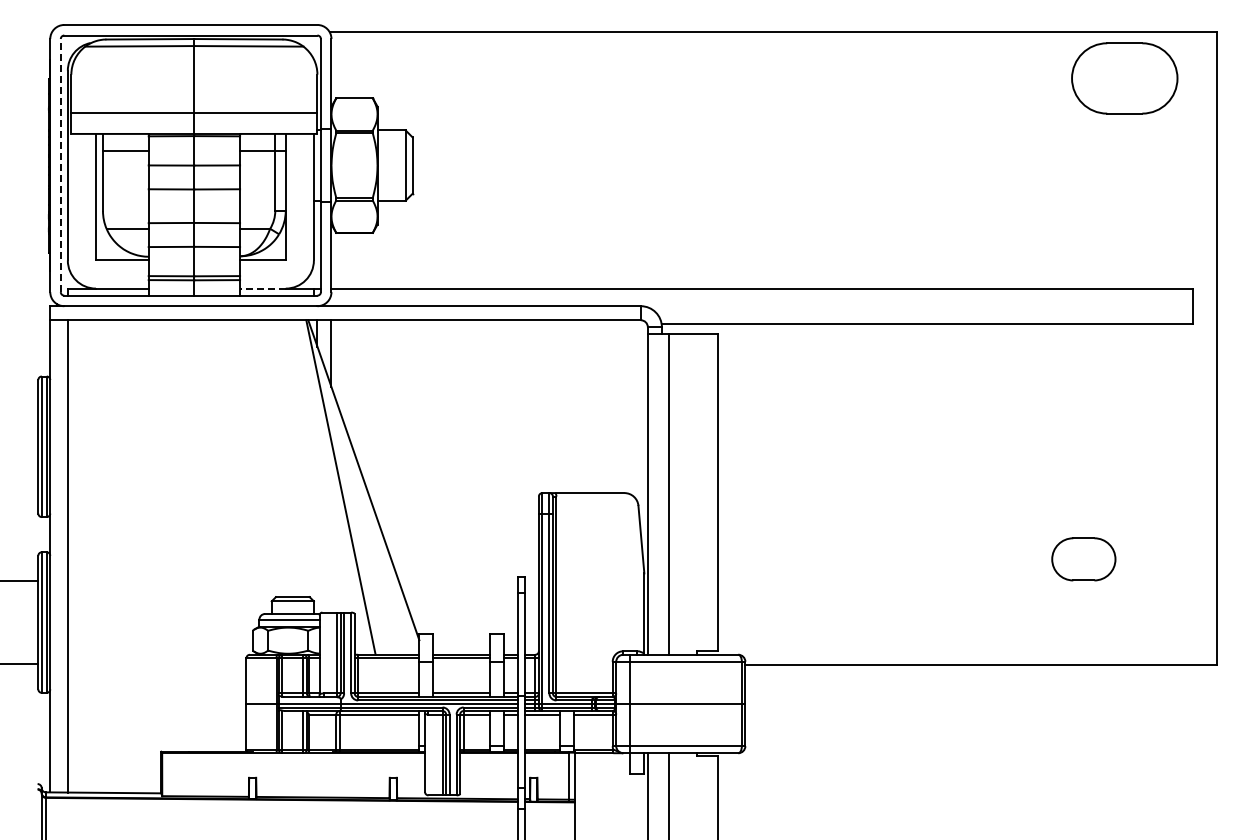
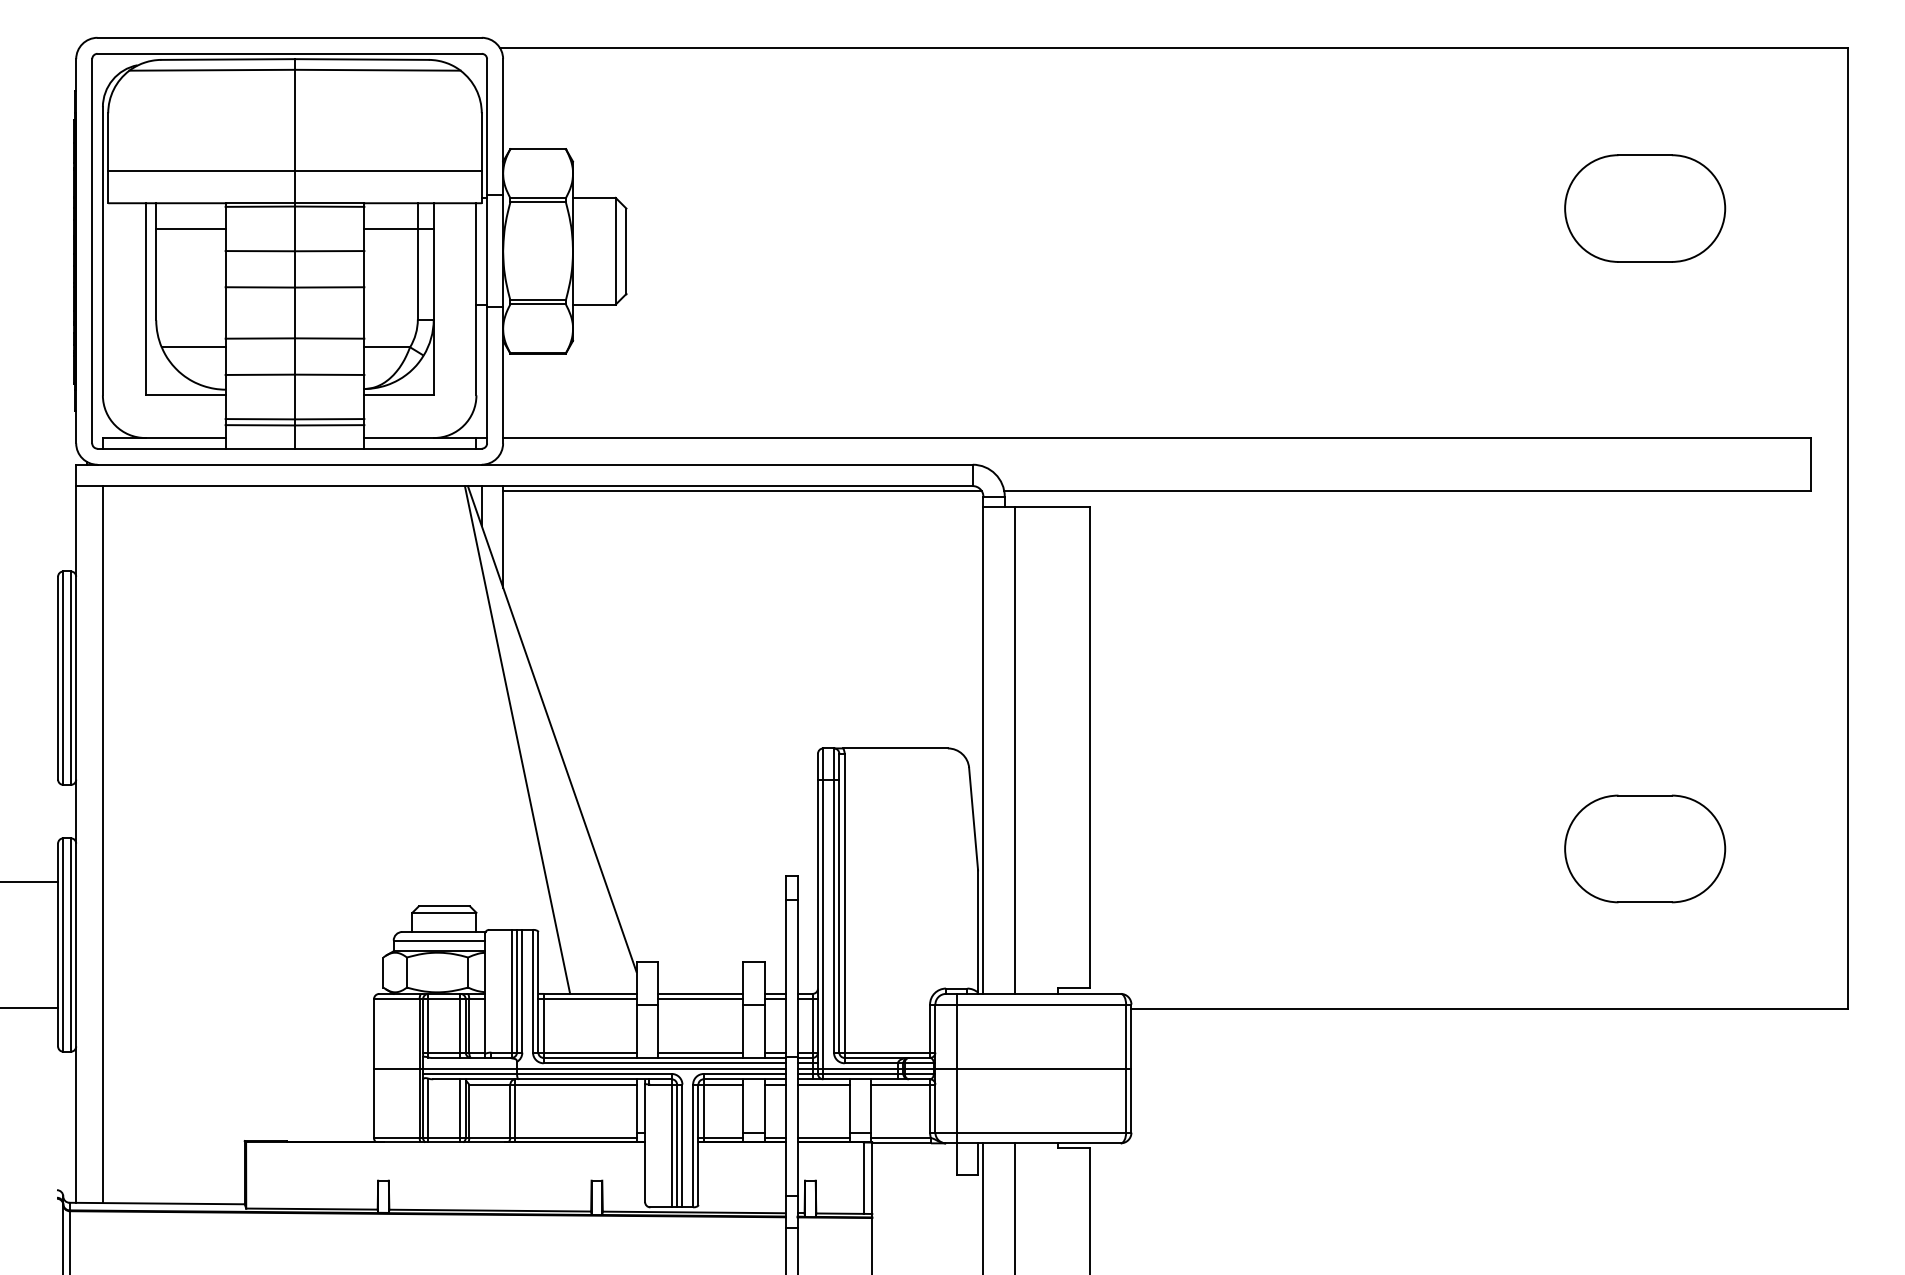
part: (1124, 78) -> (1644, 208), moved
line: (60, 165) -> (91, 251), dashed -> solid
line: (262, 288) -> (398, 437), dashed -> solid
line: (488, 323) -> (741, 491), added
part: (1083, 559) -> (1644, 849), size x1.67

